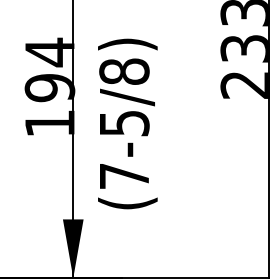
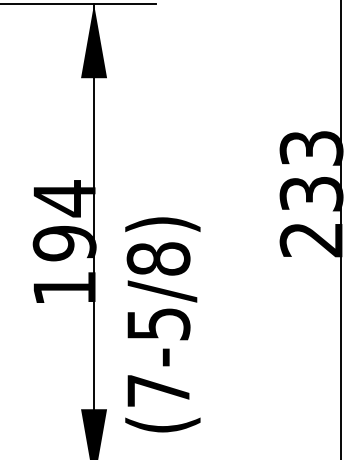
text: (127, 123) -> (162, 324), moved

